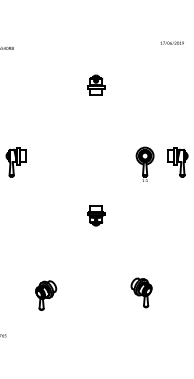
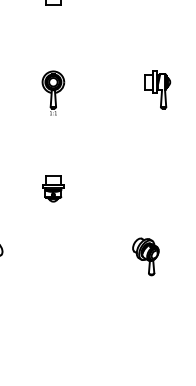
part: (144, 163) -> (52, 91), moved
part: (96, 215) -> (53, 188), moved
part: (141, 292) -> (145, 256), moved

